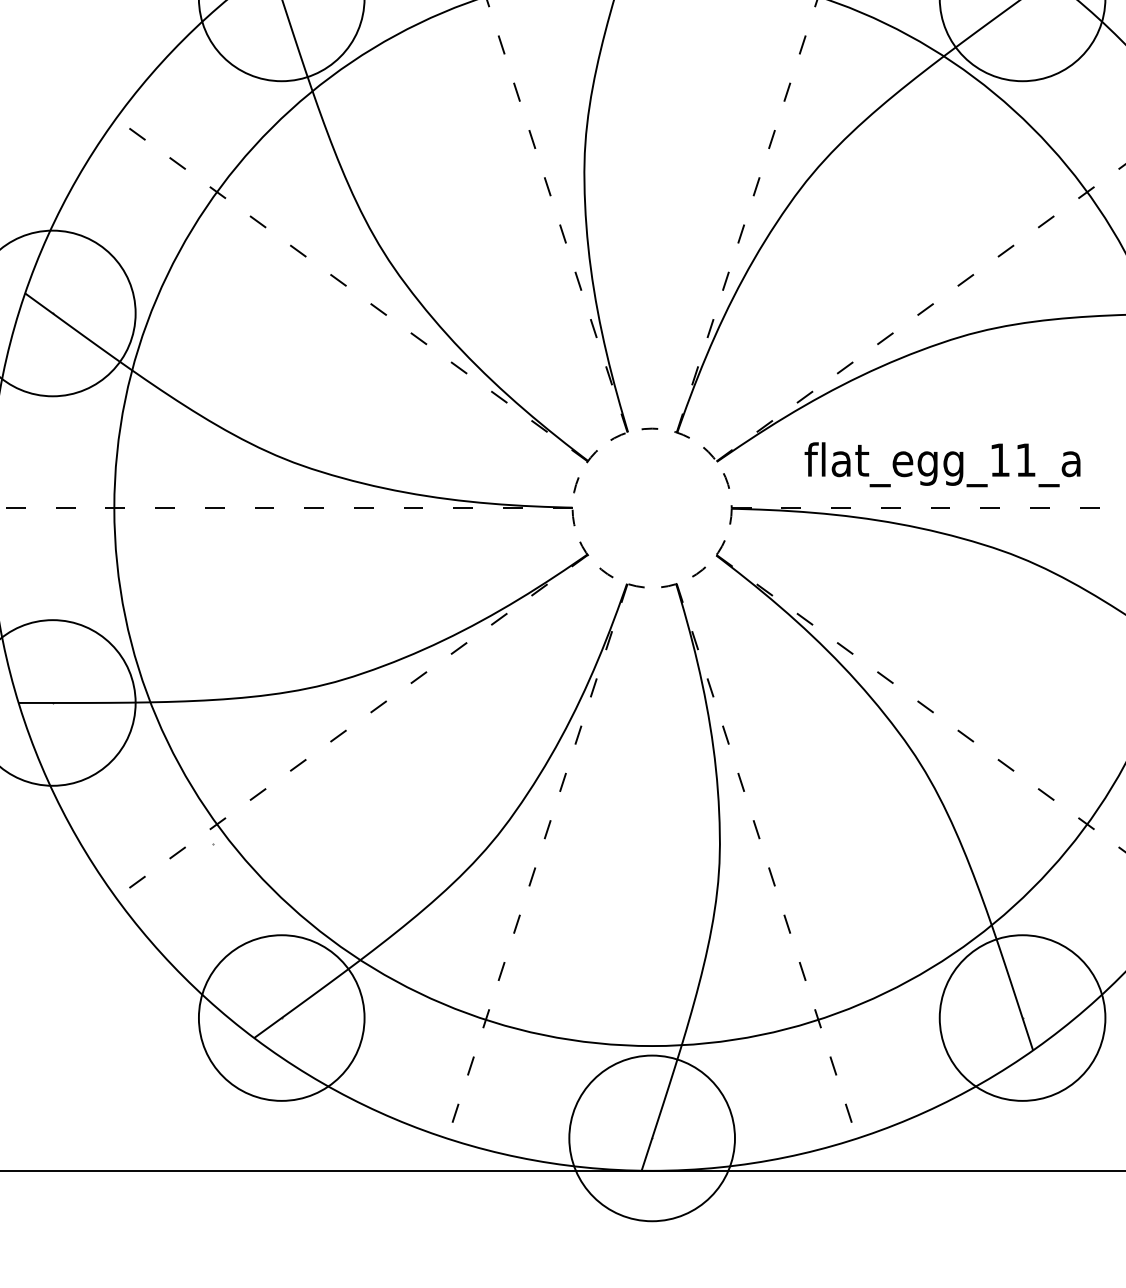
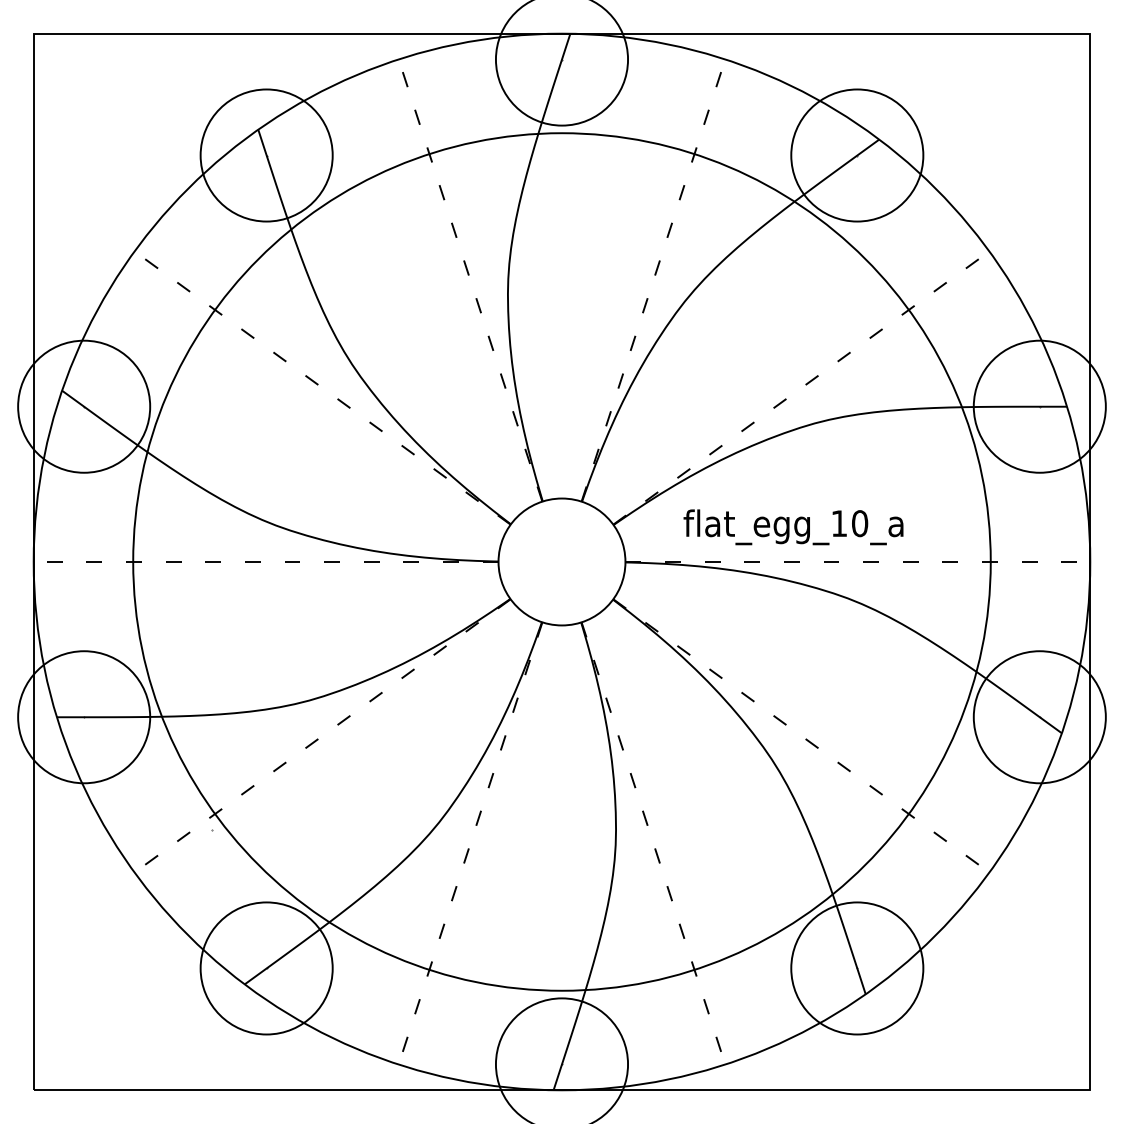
text: (1026, 459) -> (860, 523), flat_egg_11_a -> flat_egg_10_a
circle: (651, 507) -> (561, 561), dashed -> solid

